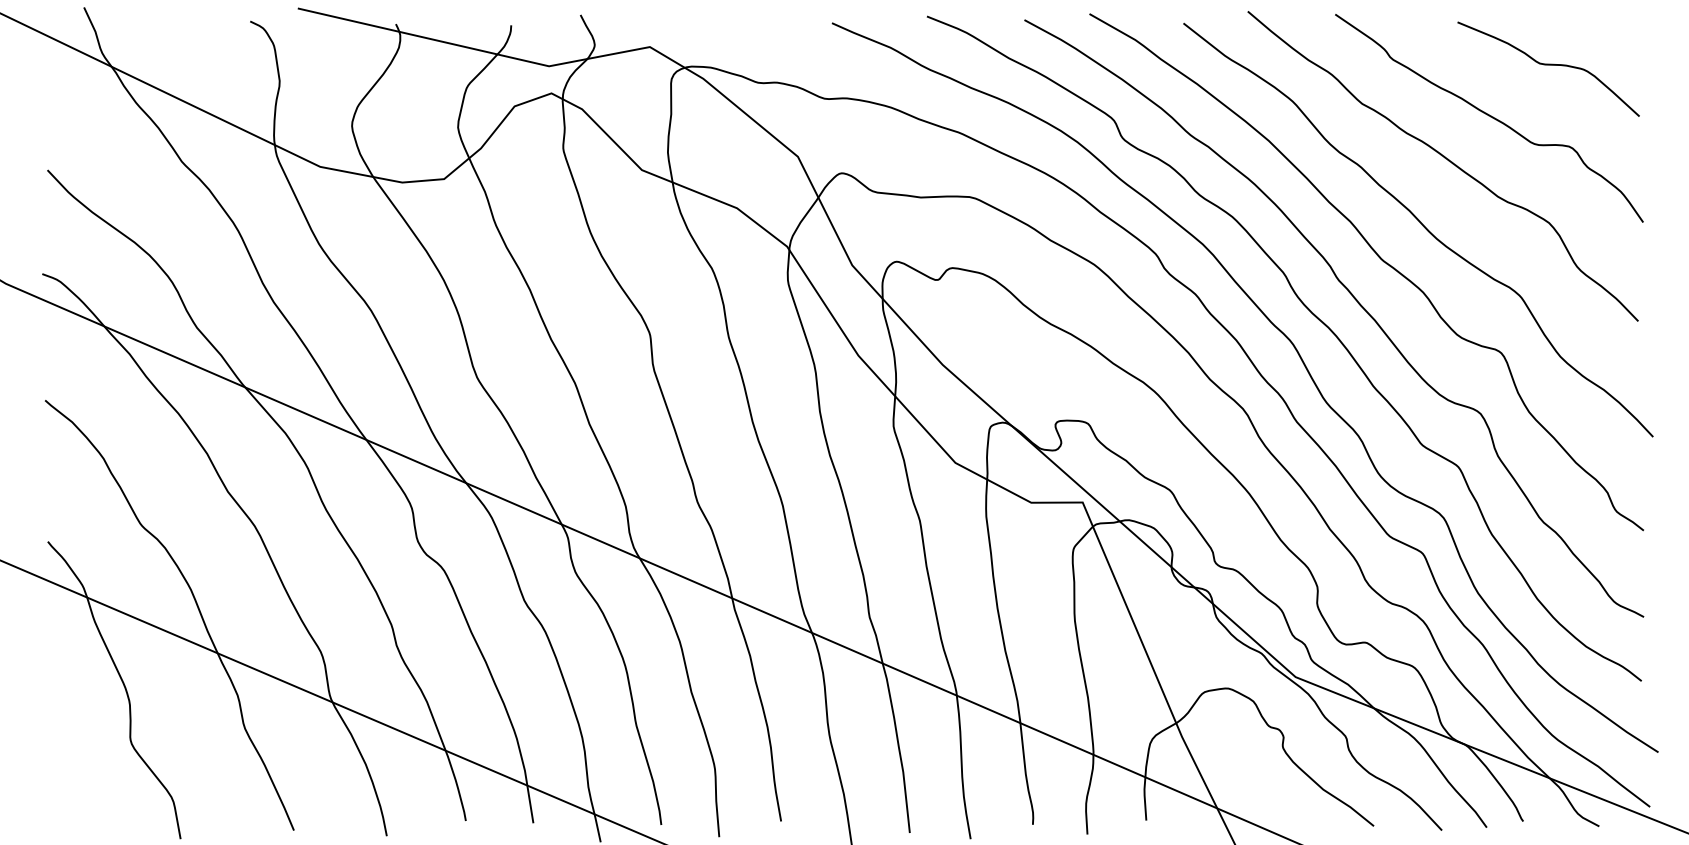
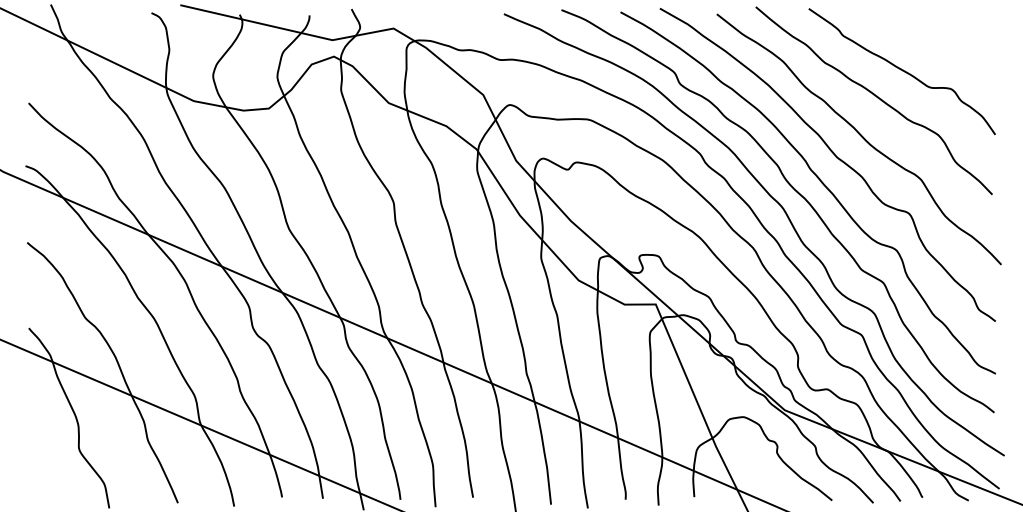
curve: (1547, 66) -> (937, 40), removed

